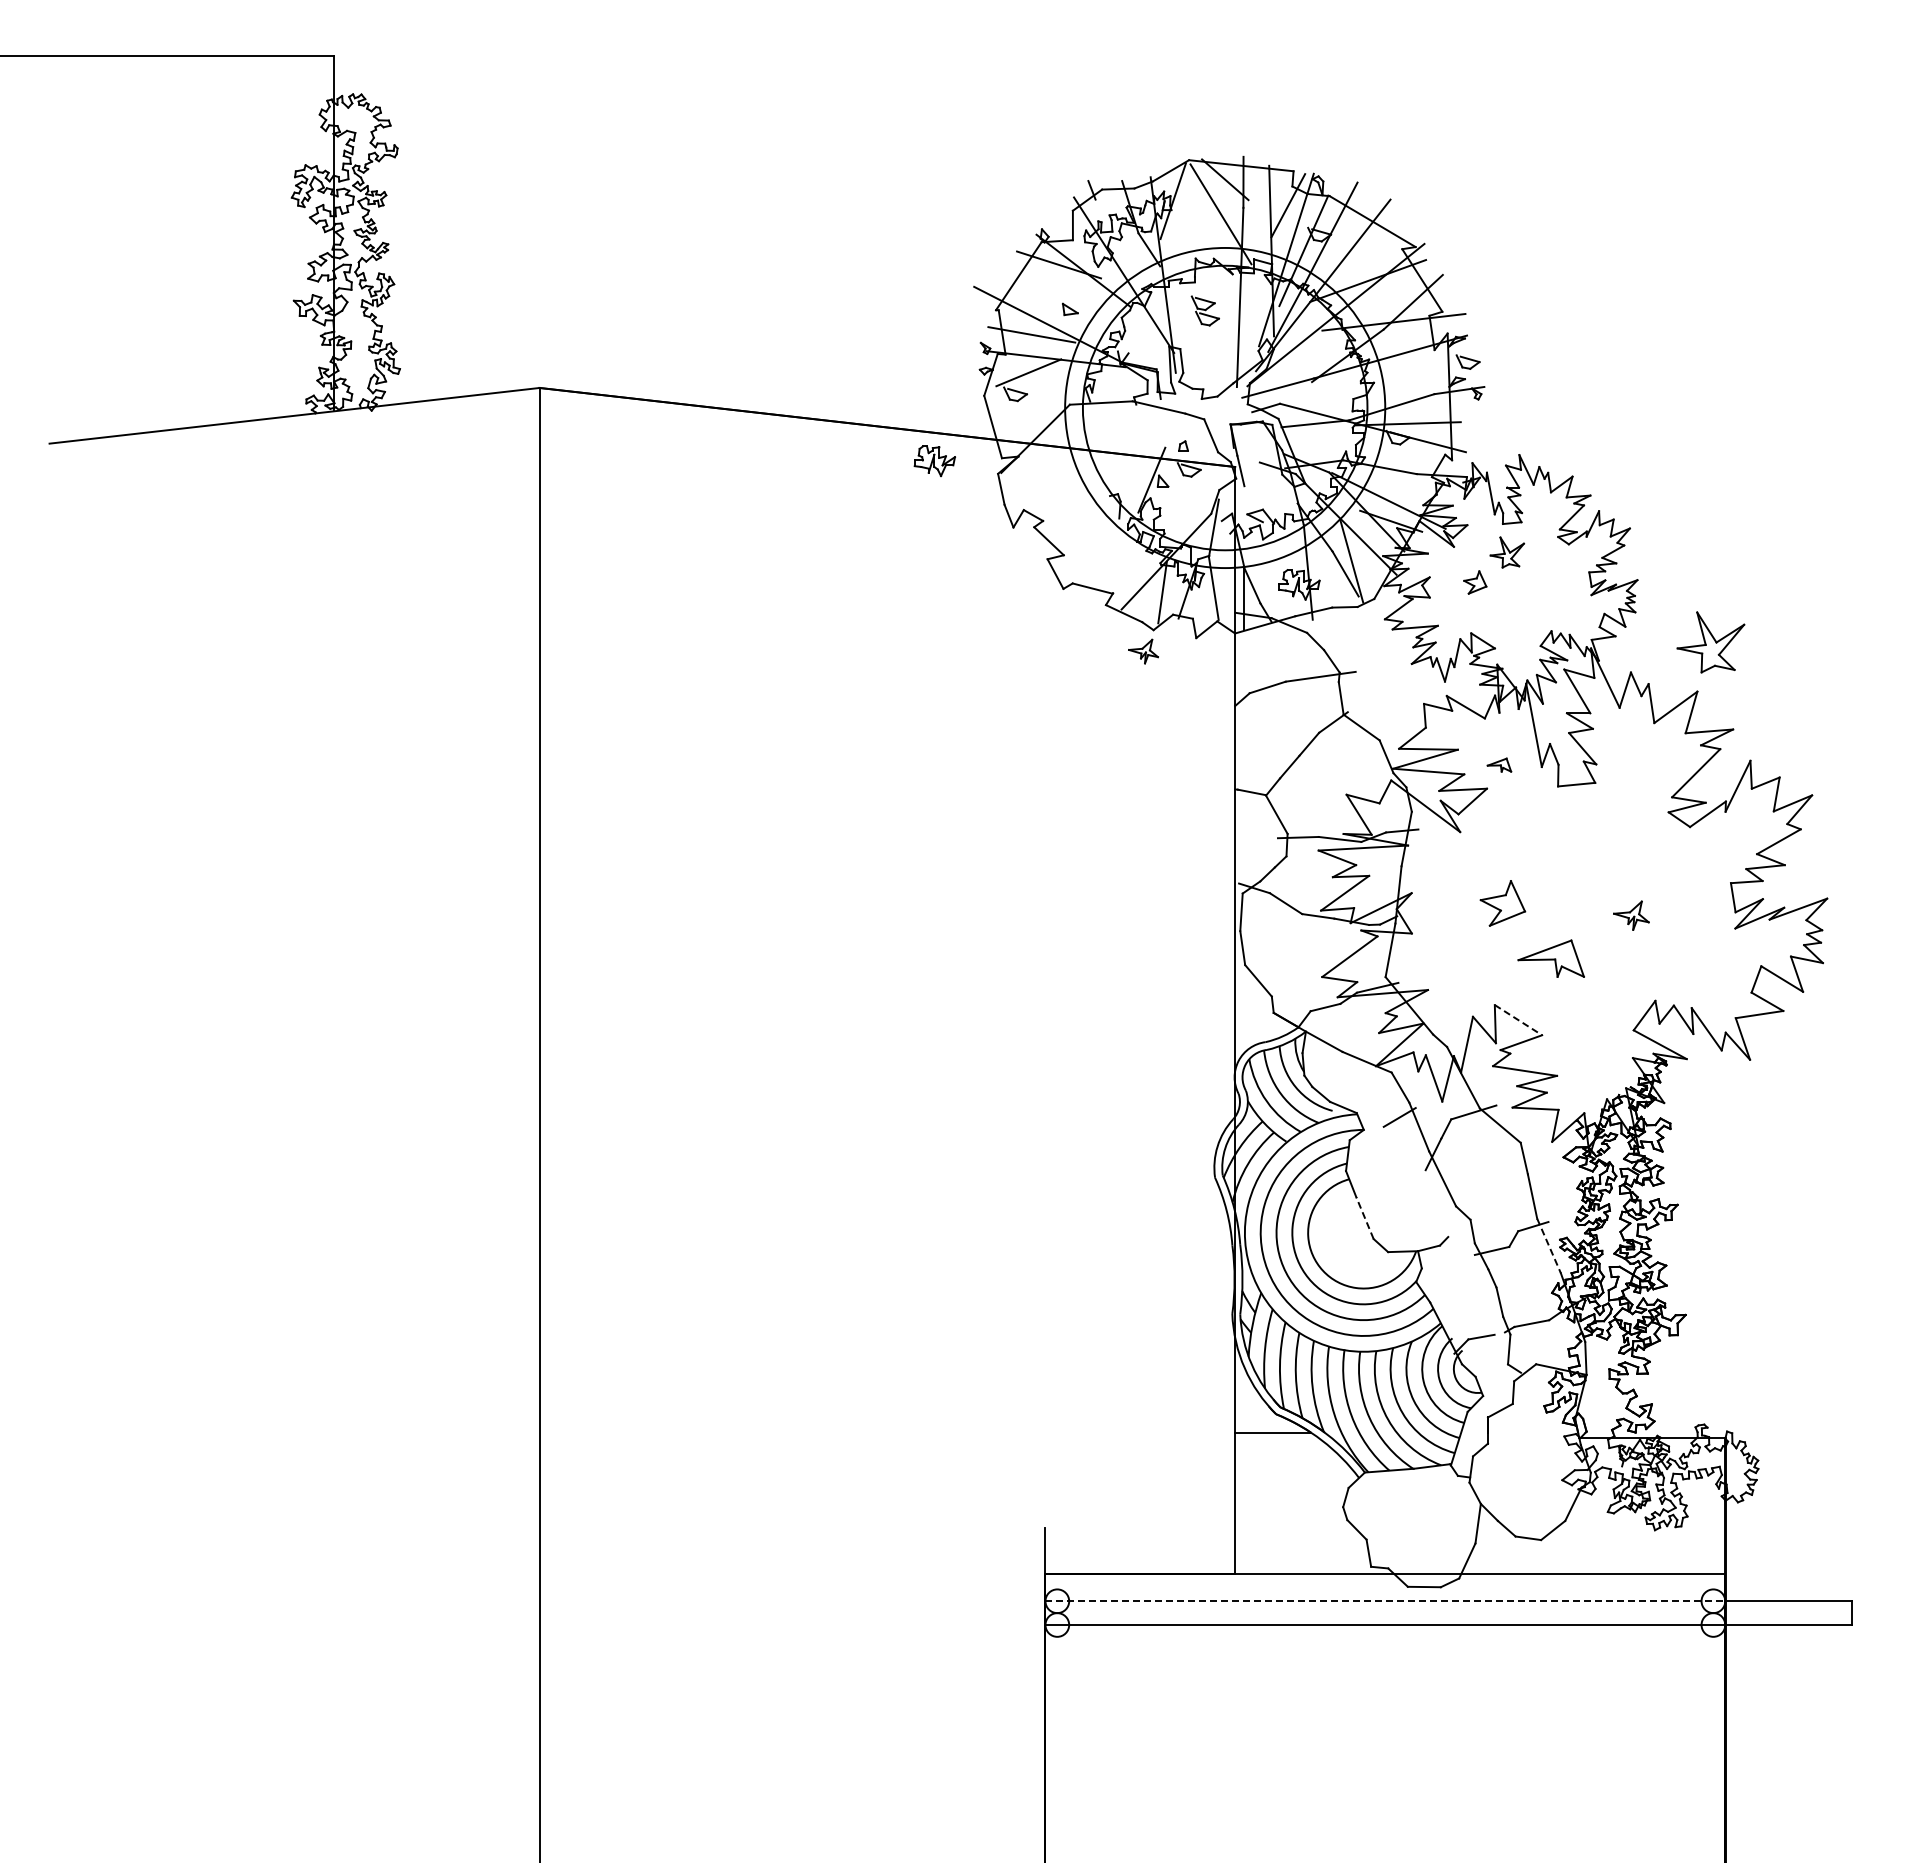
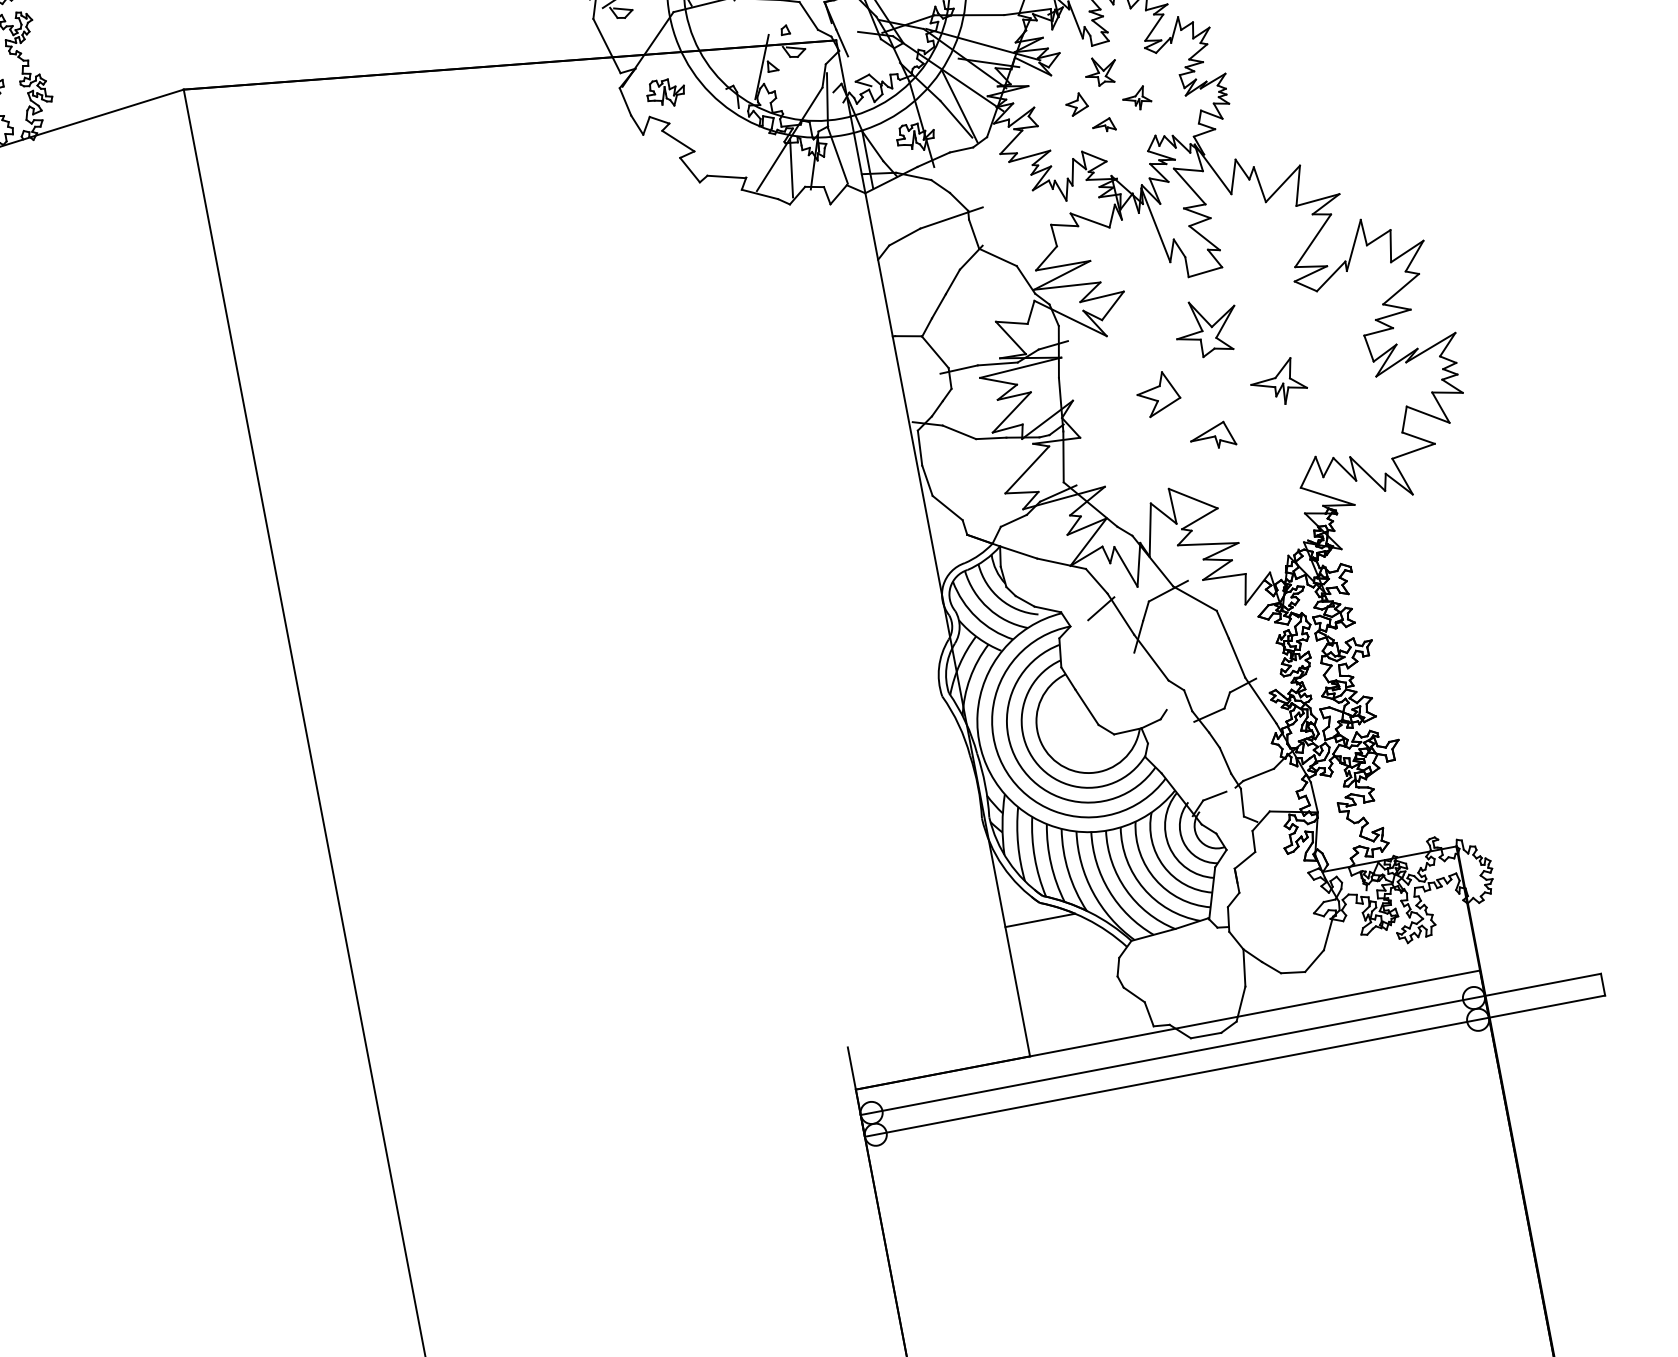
part: (934, 461) -> (665, 93), moved
part: (1710, 642) -> (1206, 328), moved
part: (1143, 651) -> (1136, 98), moved
part: (1499, 764) -> (1103, 124), moved
part: (1631, 915) -> (1278, 382), size x1.67
part: (1550, 958) -> (1211, 436), size x0.71
line: (1518, 1020) -> (1193, 498), dashed -> solid
line: (1364, 1218) -> (1086, 707), dashed -> solid
line: (1549, 1245) -> (1261, 700), dashed -> solid
line: (1385, 1601) -> (1172, 1055), dashed -> solid

